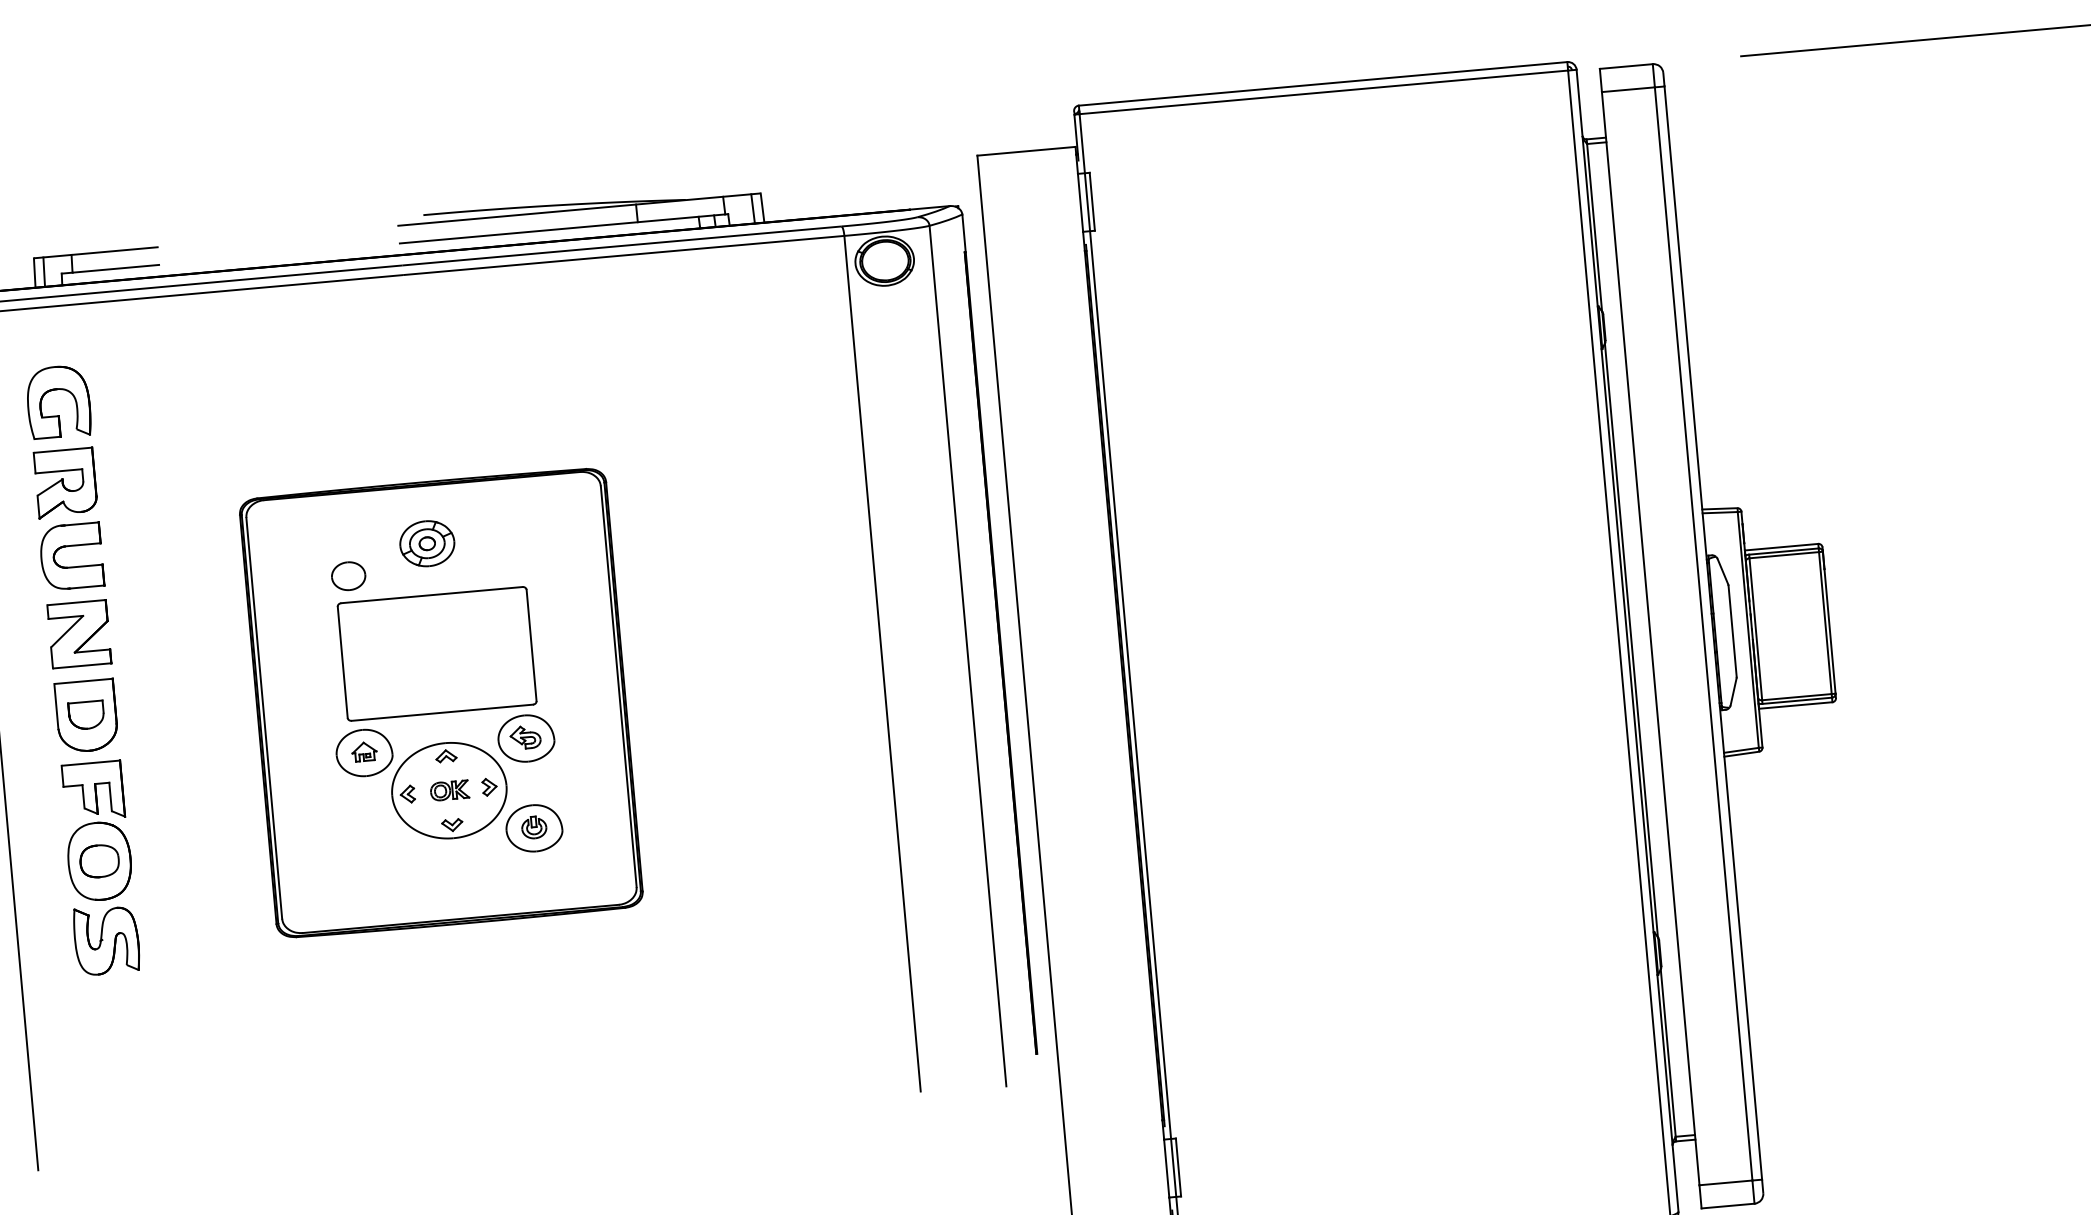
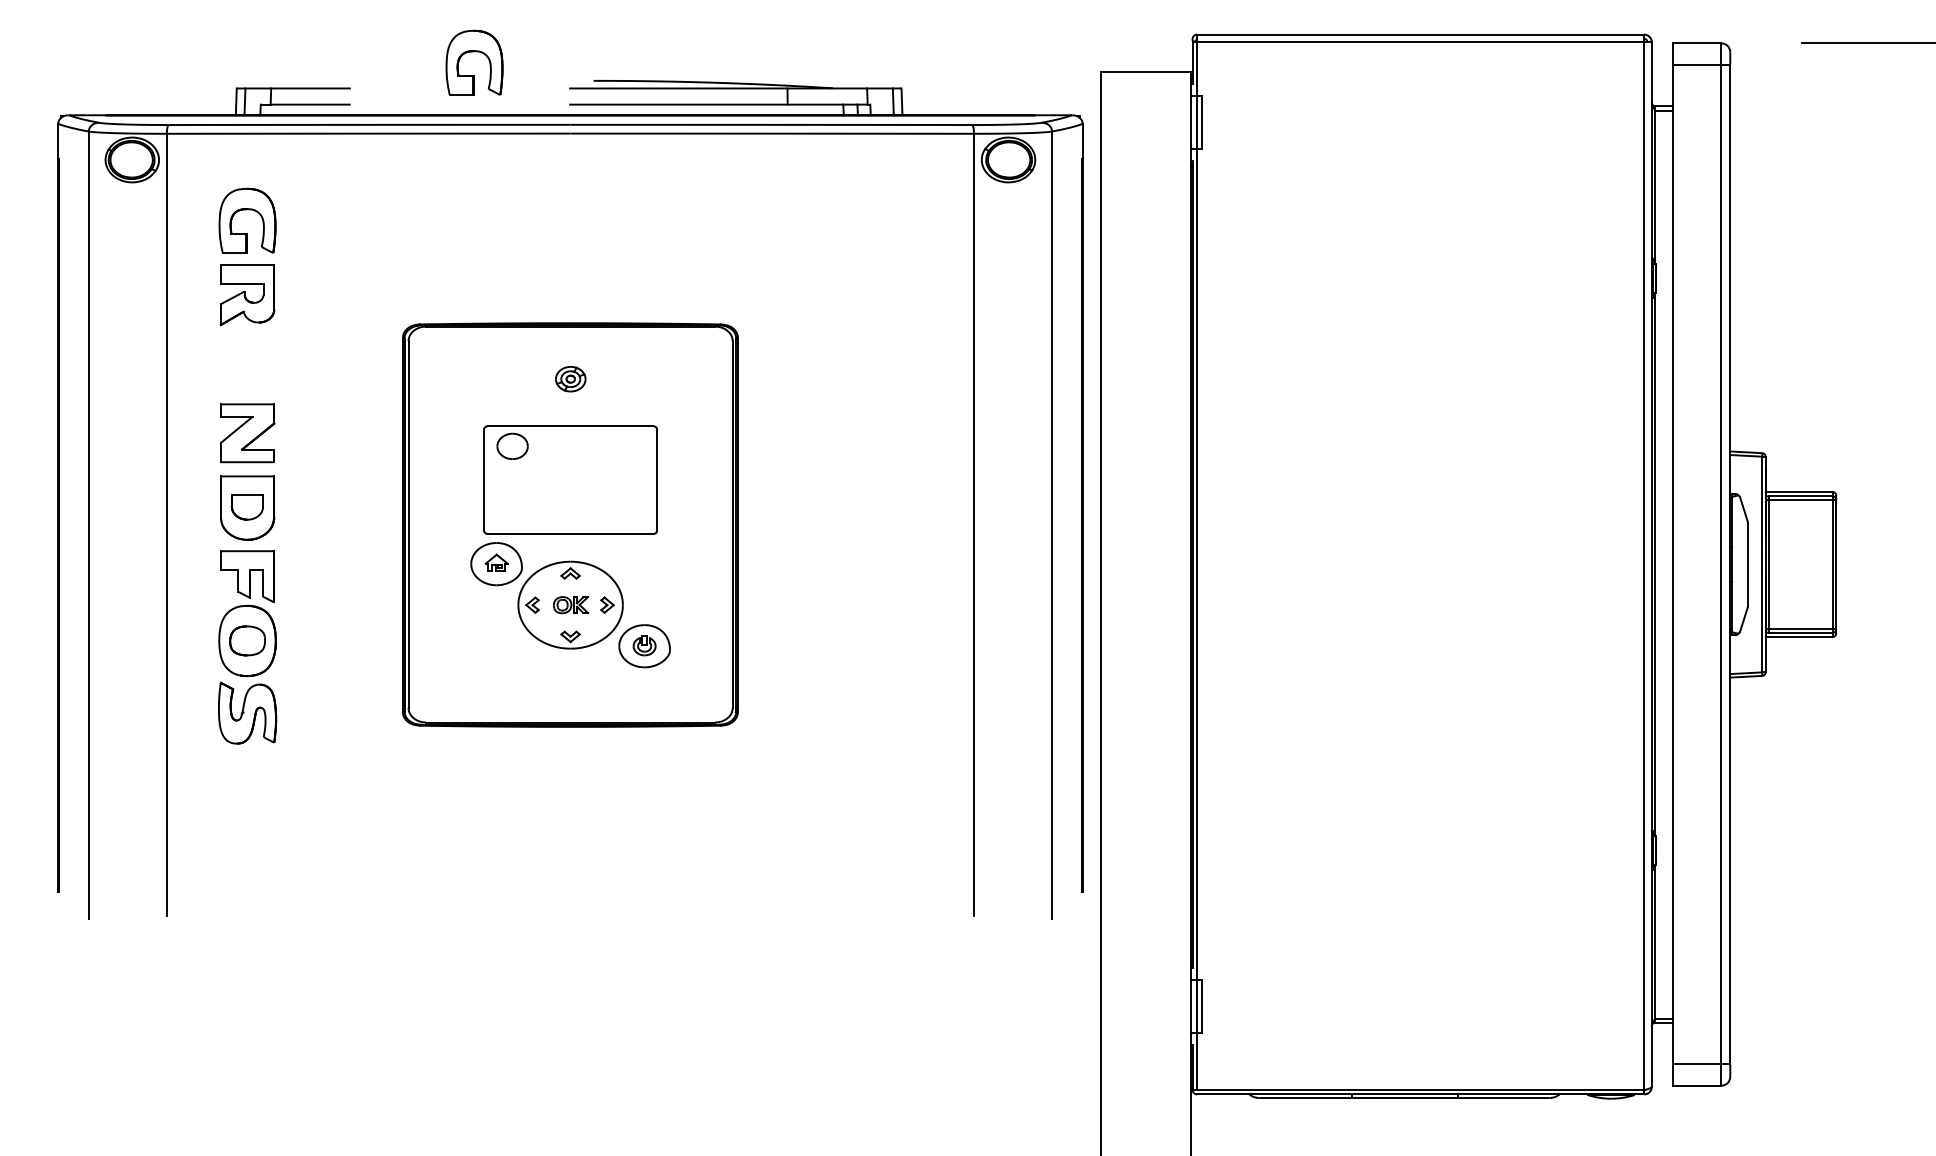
part: (290, 195) -> (474, 52), added
part: (427, 542) -> (570, 378), size x0.6
part: (66, 547) -> (242, 353), removed
part: (348, 575) -> (512, 445), moved
part: (526, 738) -> (644, 564), removed

